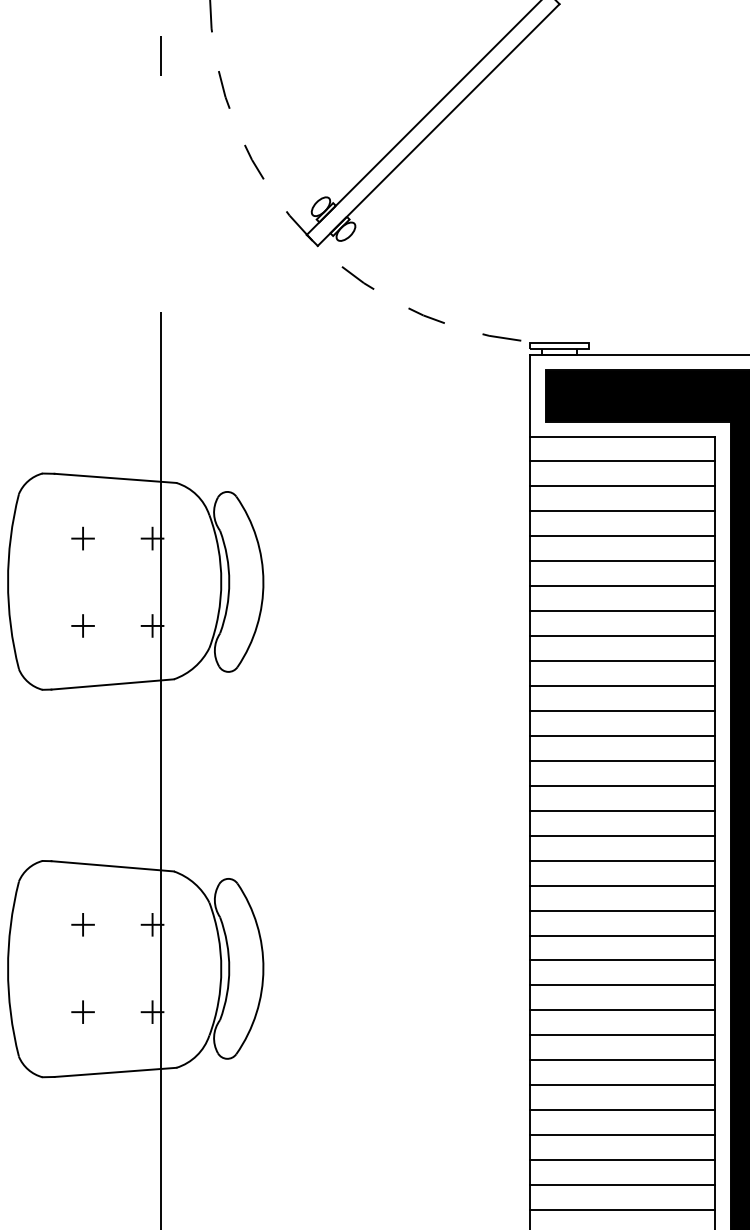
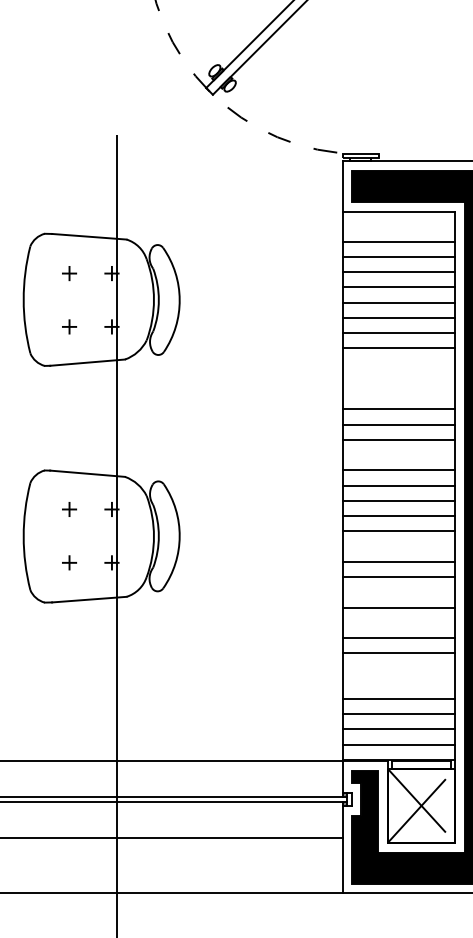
line: (621, 461) -> (398, 226), removed
line: (621, 685) -> (398, 363), removed
line: (621, 710) -> (398, 378), removed
line: (621, 736) -> (398, 394), removed
line: (621, 836) -> (398, 455), removed
line: (621, 985) -> (398, 546), removed
line: (621, 1060) -> (398, 592), removed
line: (621, 1109) -> (398, 622), removed
line: (621, 1185) -> (398, 668), removed
line: (621, 1209) -> (398, 683), removed

